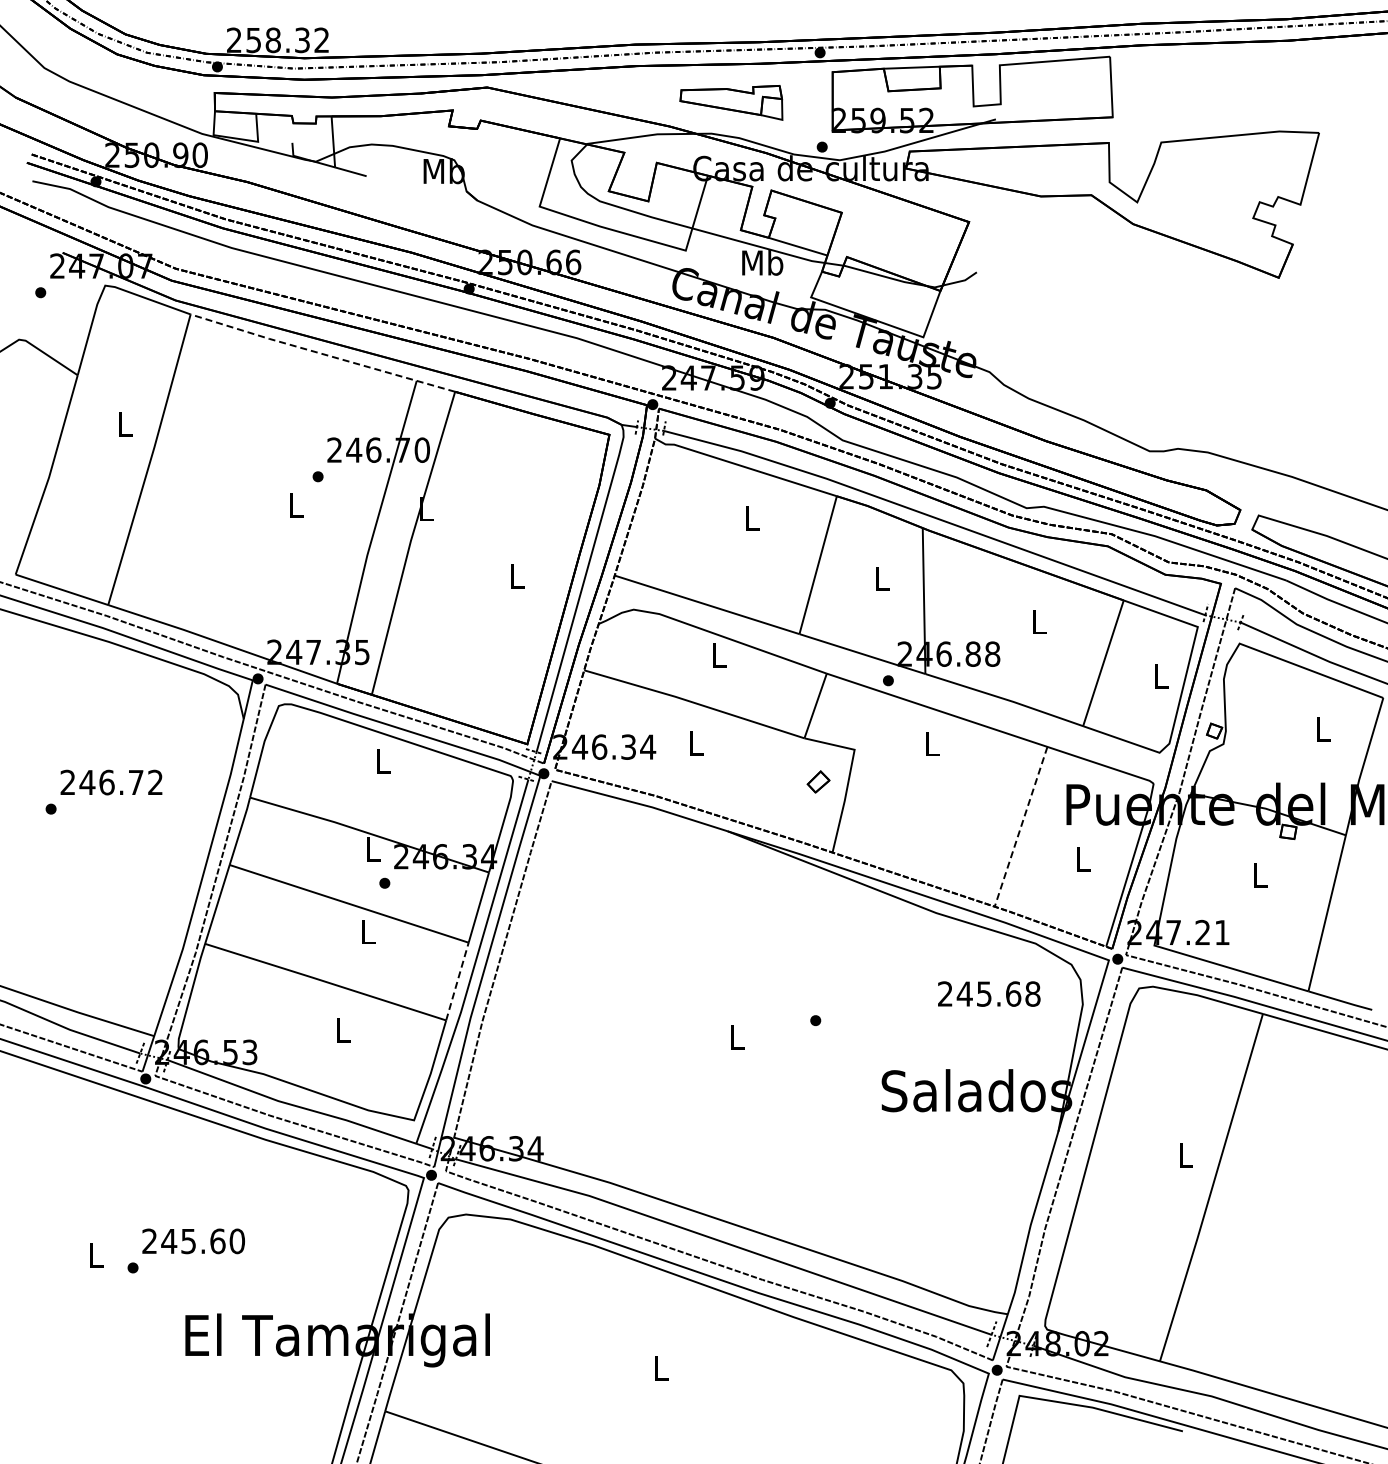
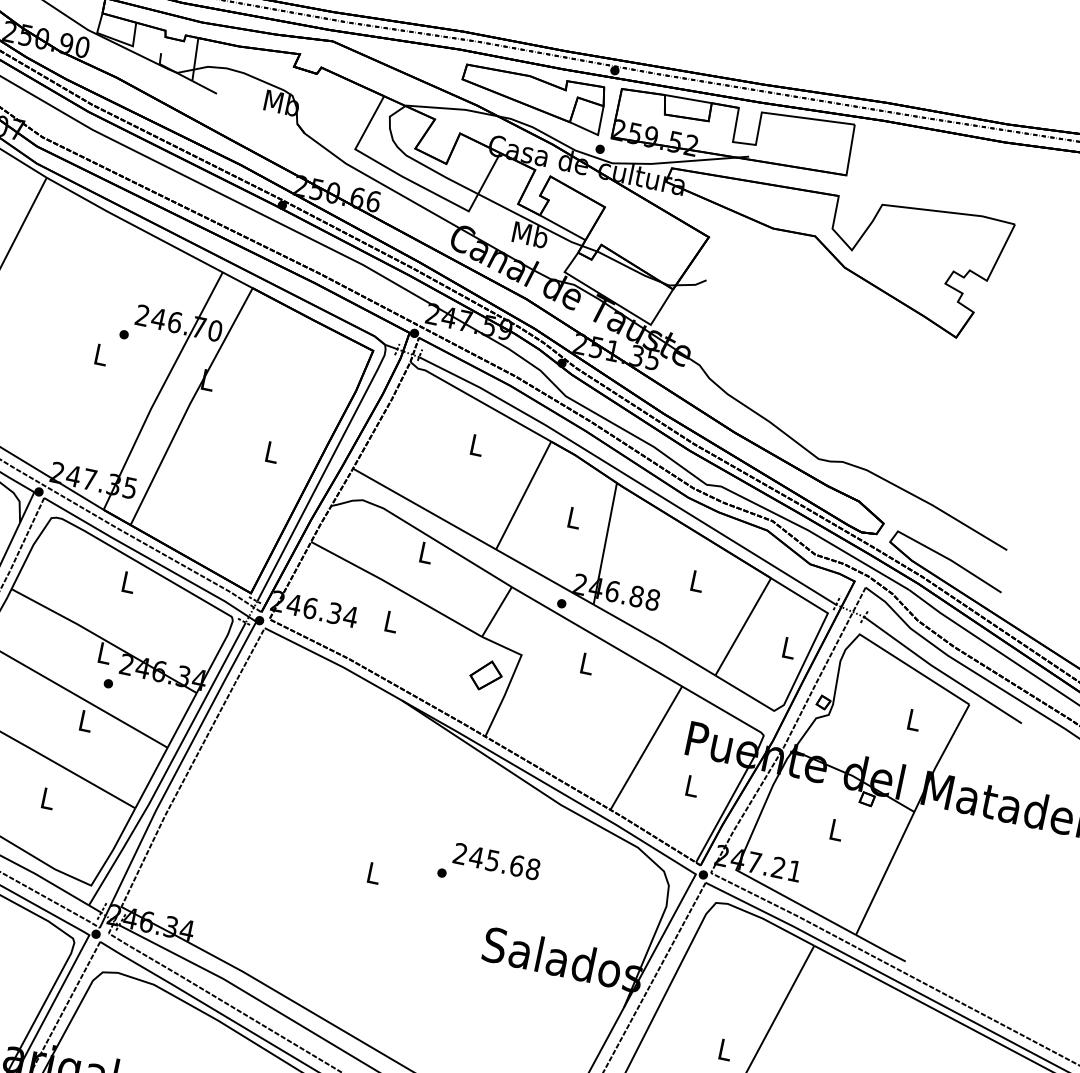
part: (731, 102) -> (532, 96), size x1.67
line: (321, 353) -> (148, 233), dashed -> solid
part: (818, 781) -> (486, 675), size x1.67
line: (1020, 827) -> (645, 748), dashed -> solid
line: (457, 981) -> (151, 777), dashed -> solid
text: (989, 993) -> (497, 861), moved

